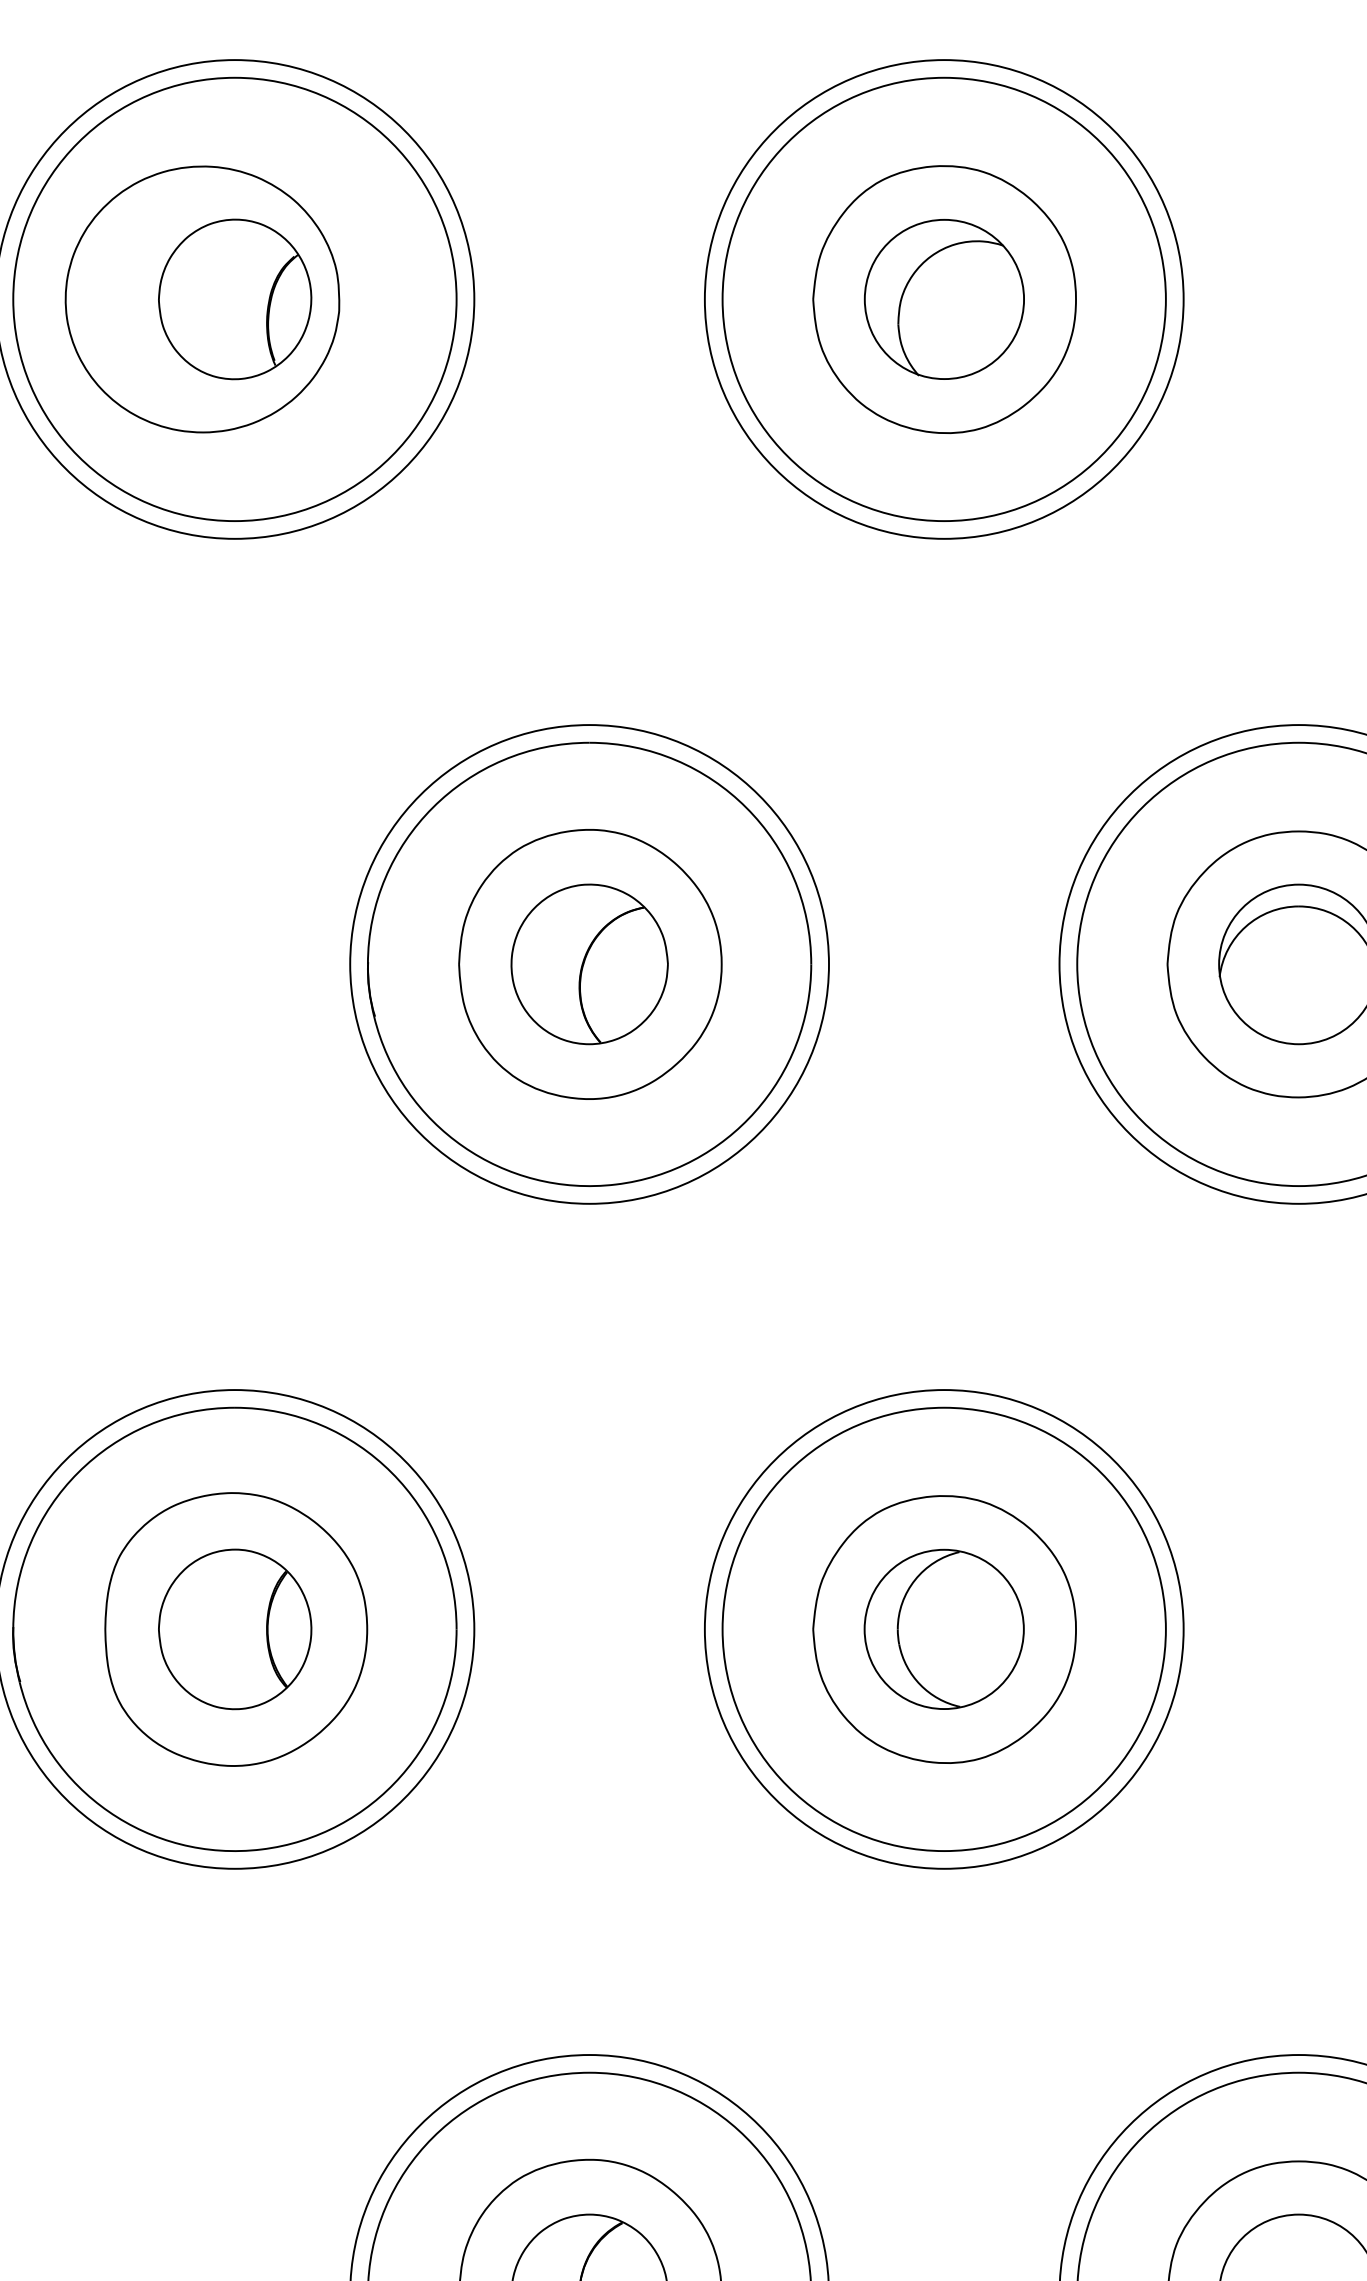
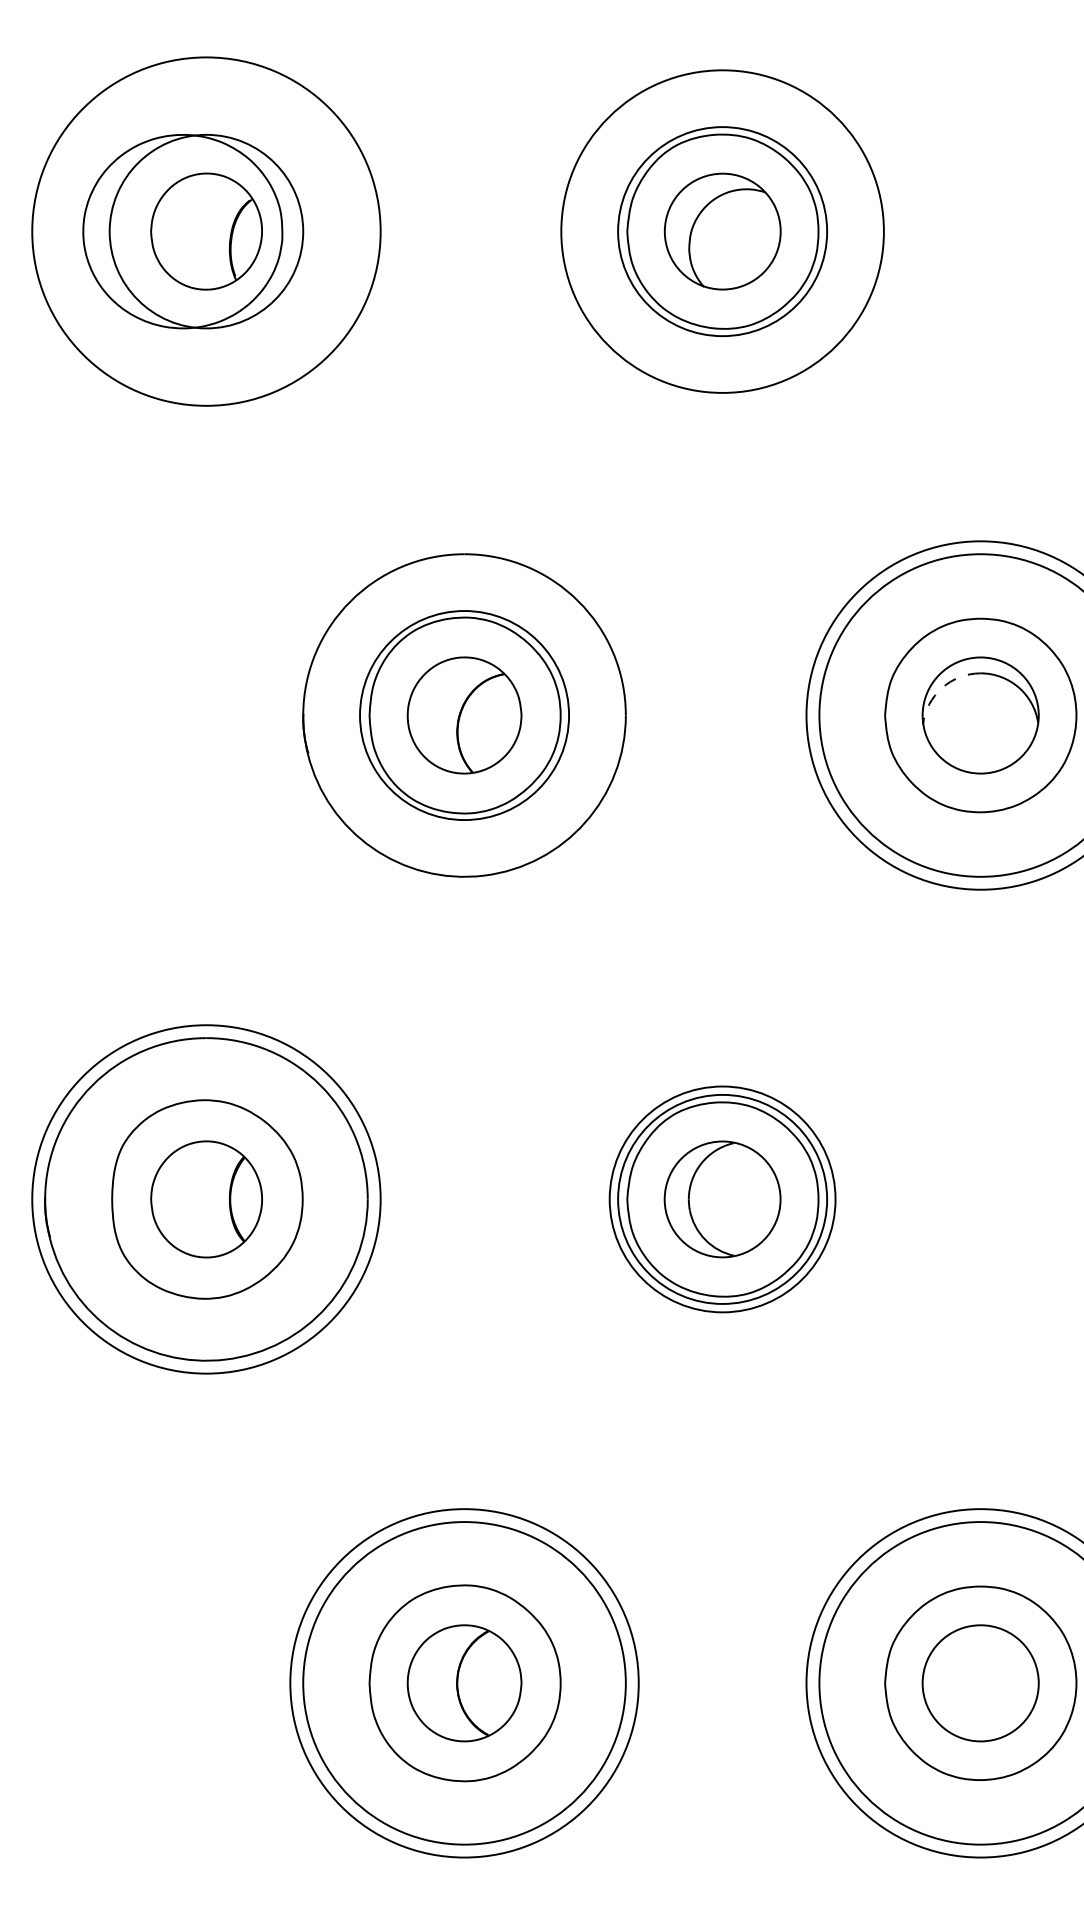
circle: (234, 299) -> (206, 231), size x0.6
circle: (944, 299) -> (722, 231), size x0.6
arc: (1246, 927) -> (942, 688), solid -> dashed
circle: (589, 964) -> (464, 715), size x0.6
circle: (944, 1629) -> (722, 1199), size x0.6
circle: (944, 1629) -> (722, 1199), size x0.7

